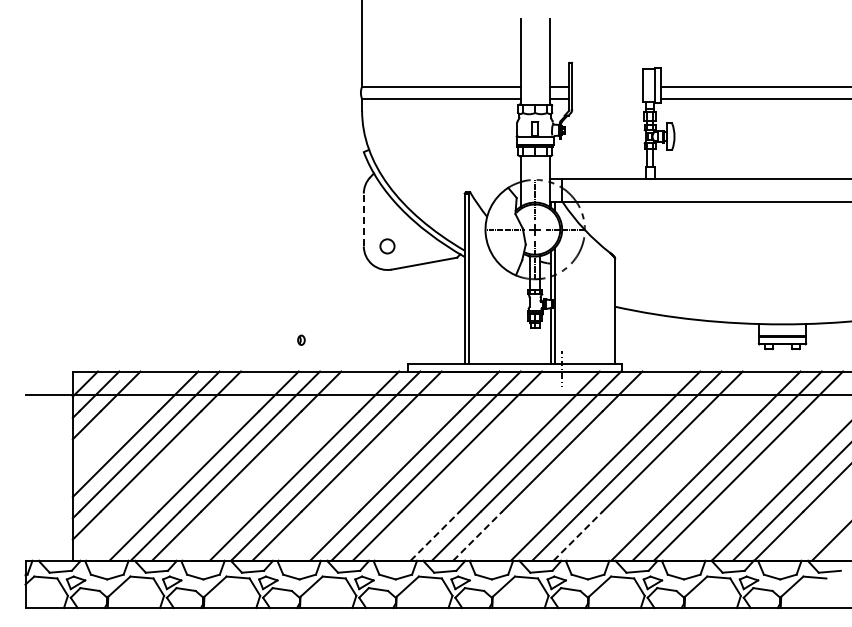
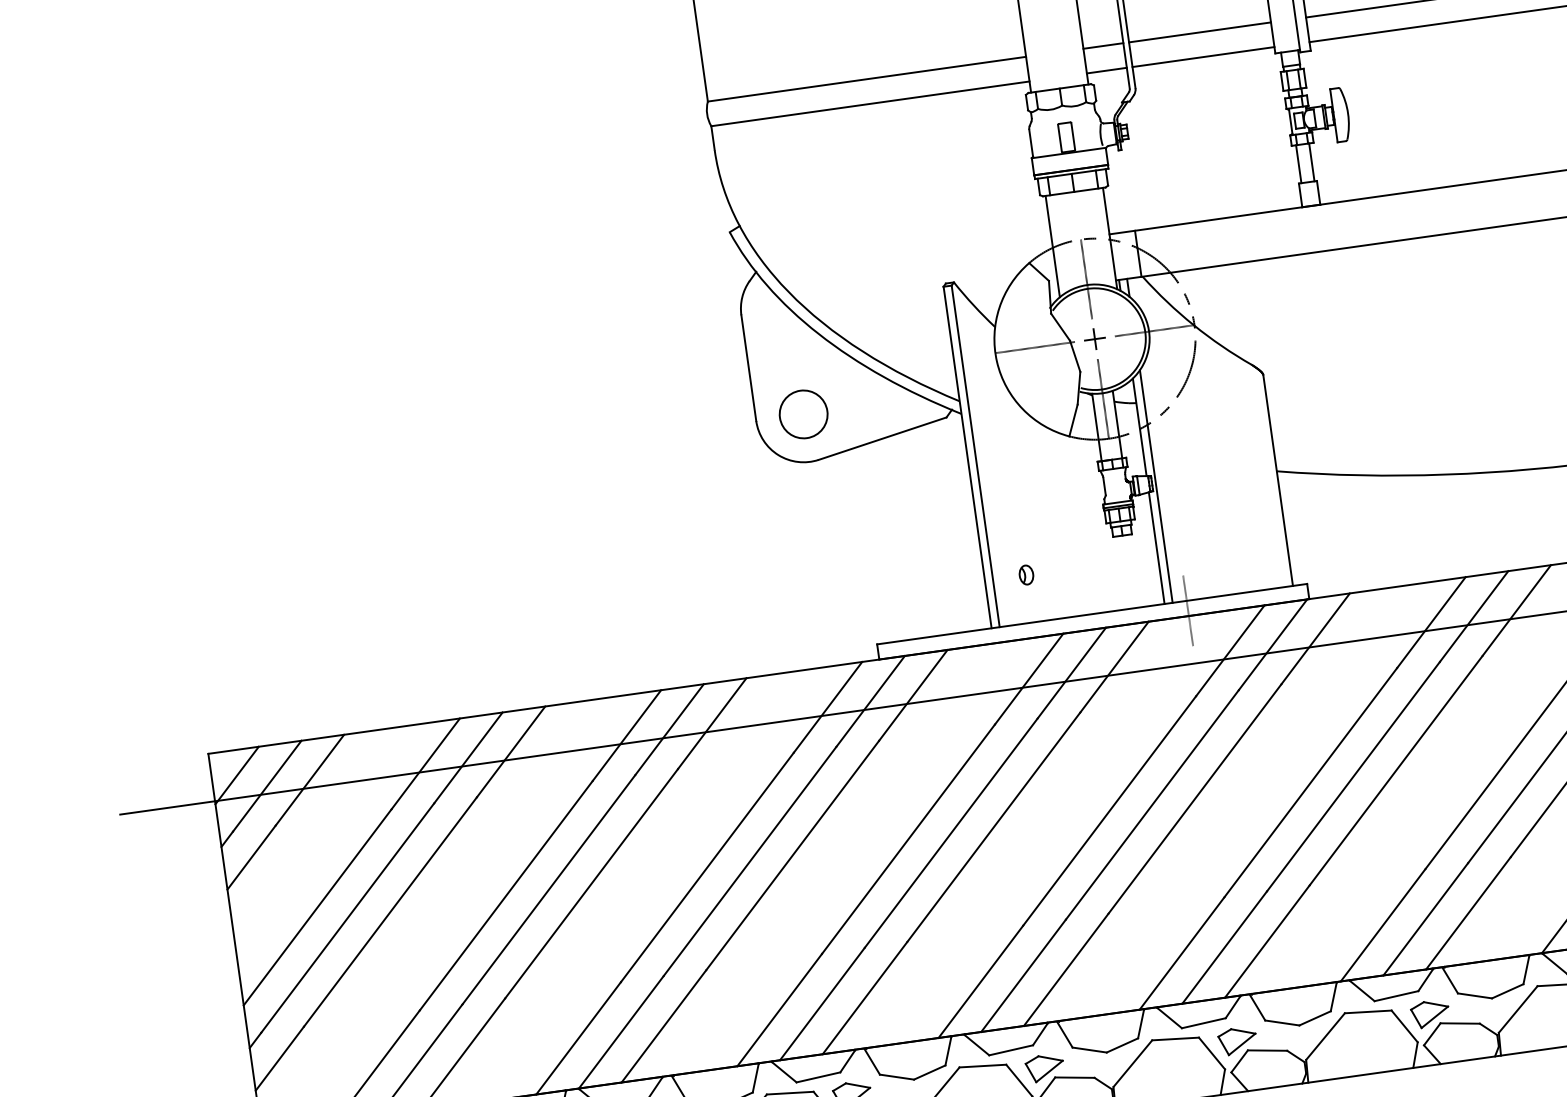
line: (607, 86) -> (1199, 32), added
line: (607, 99) -> (1203, 58), added
line: (363, 219) -> (748, 367), dashed -> solid
circle: (387, 246) -> (803, 414), size x1.67
part: (301, 339) -> (1026, 573), moved
line: (435, 536) -> (981, 982), dashed -> solid
line: (477, 536) -> (1065, 970), dashed -> solid
line: (578, 536) -> (1268, 942), dashed -> solid

